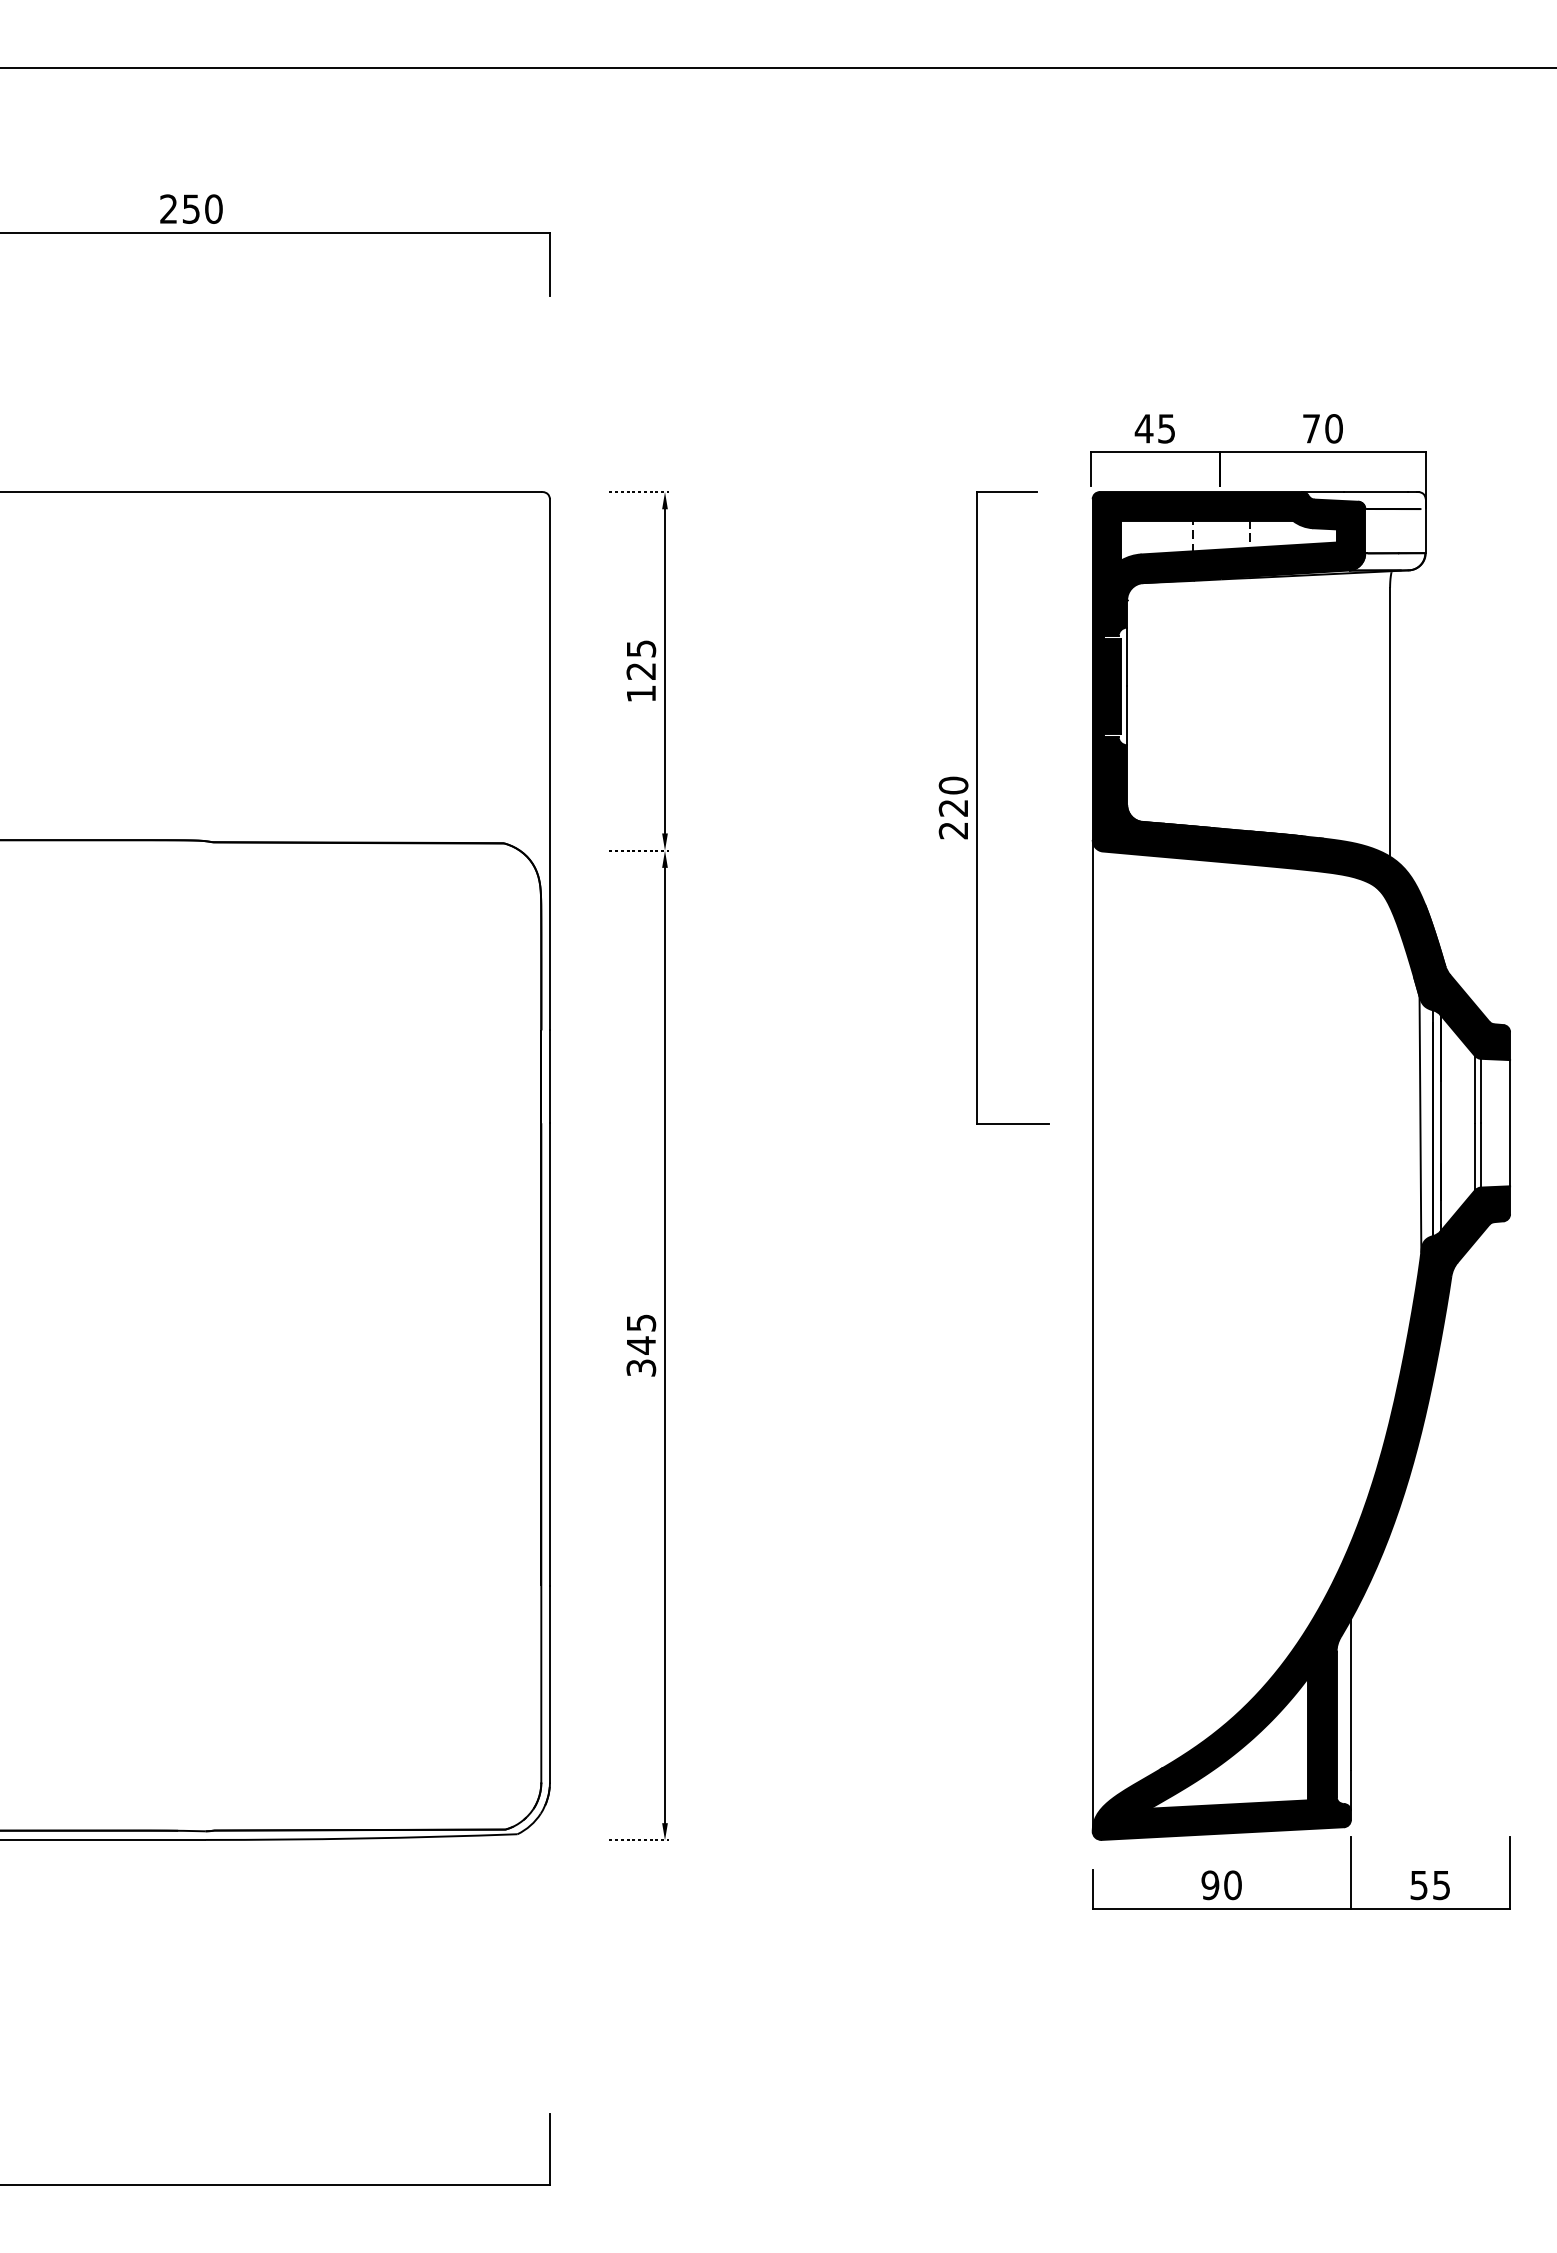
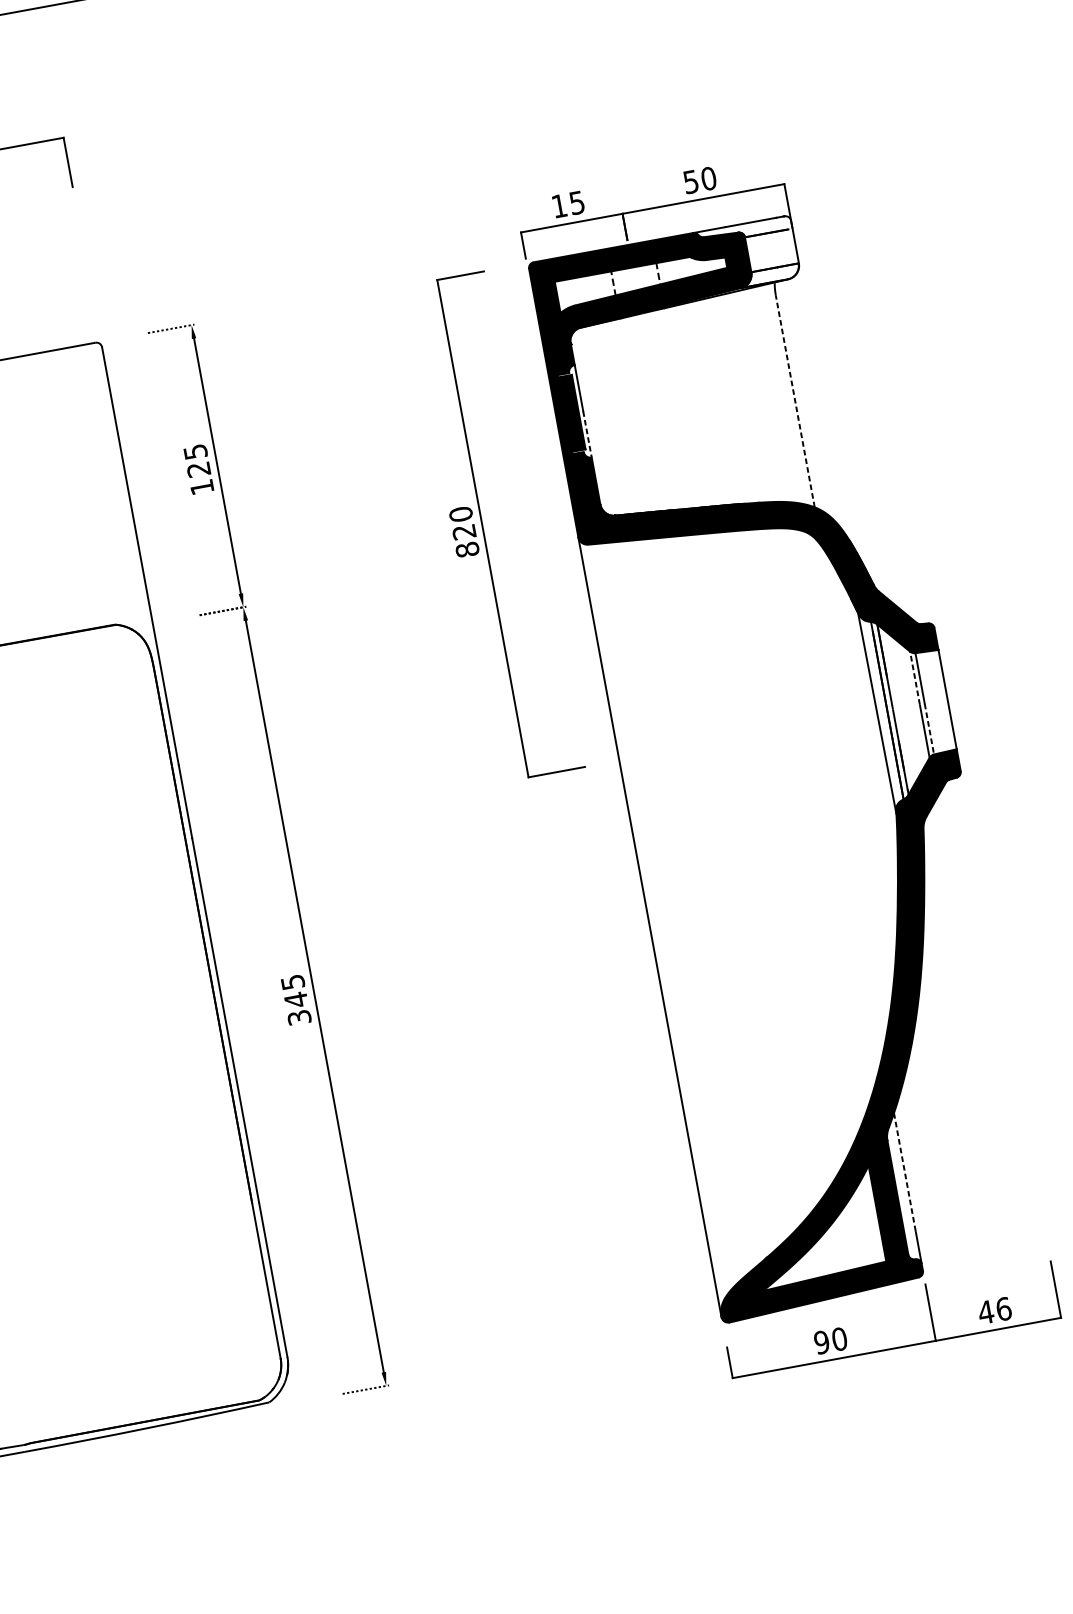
text: (1143, 428) -> (558, 206), 45 -> 15
text: (1311, 428) -> (691, 181), 70 -> 50
line: (1127, 716) -> (587, 434), solid -> dashed
line: (1390, 721) -> (795, 400), solid -> dashed
text: (953, 830) -> (467, 549), 220 -> 820
line: (1474, 1089) -> (914, 678), solid -> dashed
line: (1481, 1155) -> (929, 729), solid -> dashed
line: (1350, 1694) -> (904, 1172), solid -> dashed
text: (1429, 1885) -> (994, 1311), 55 -> 46

